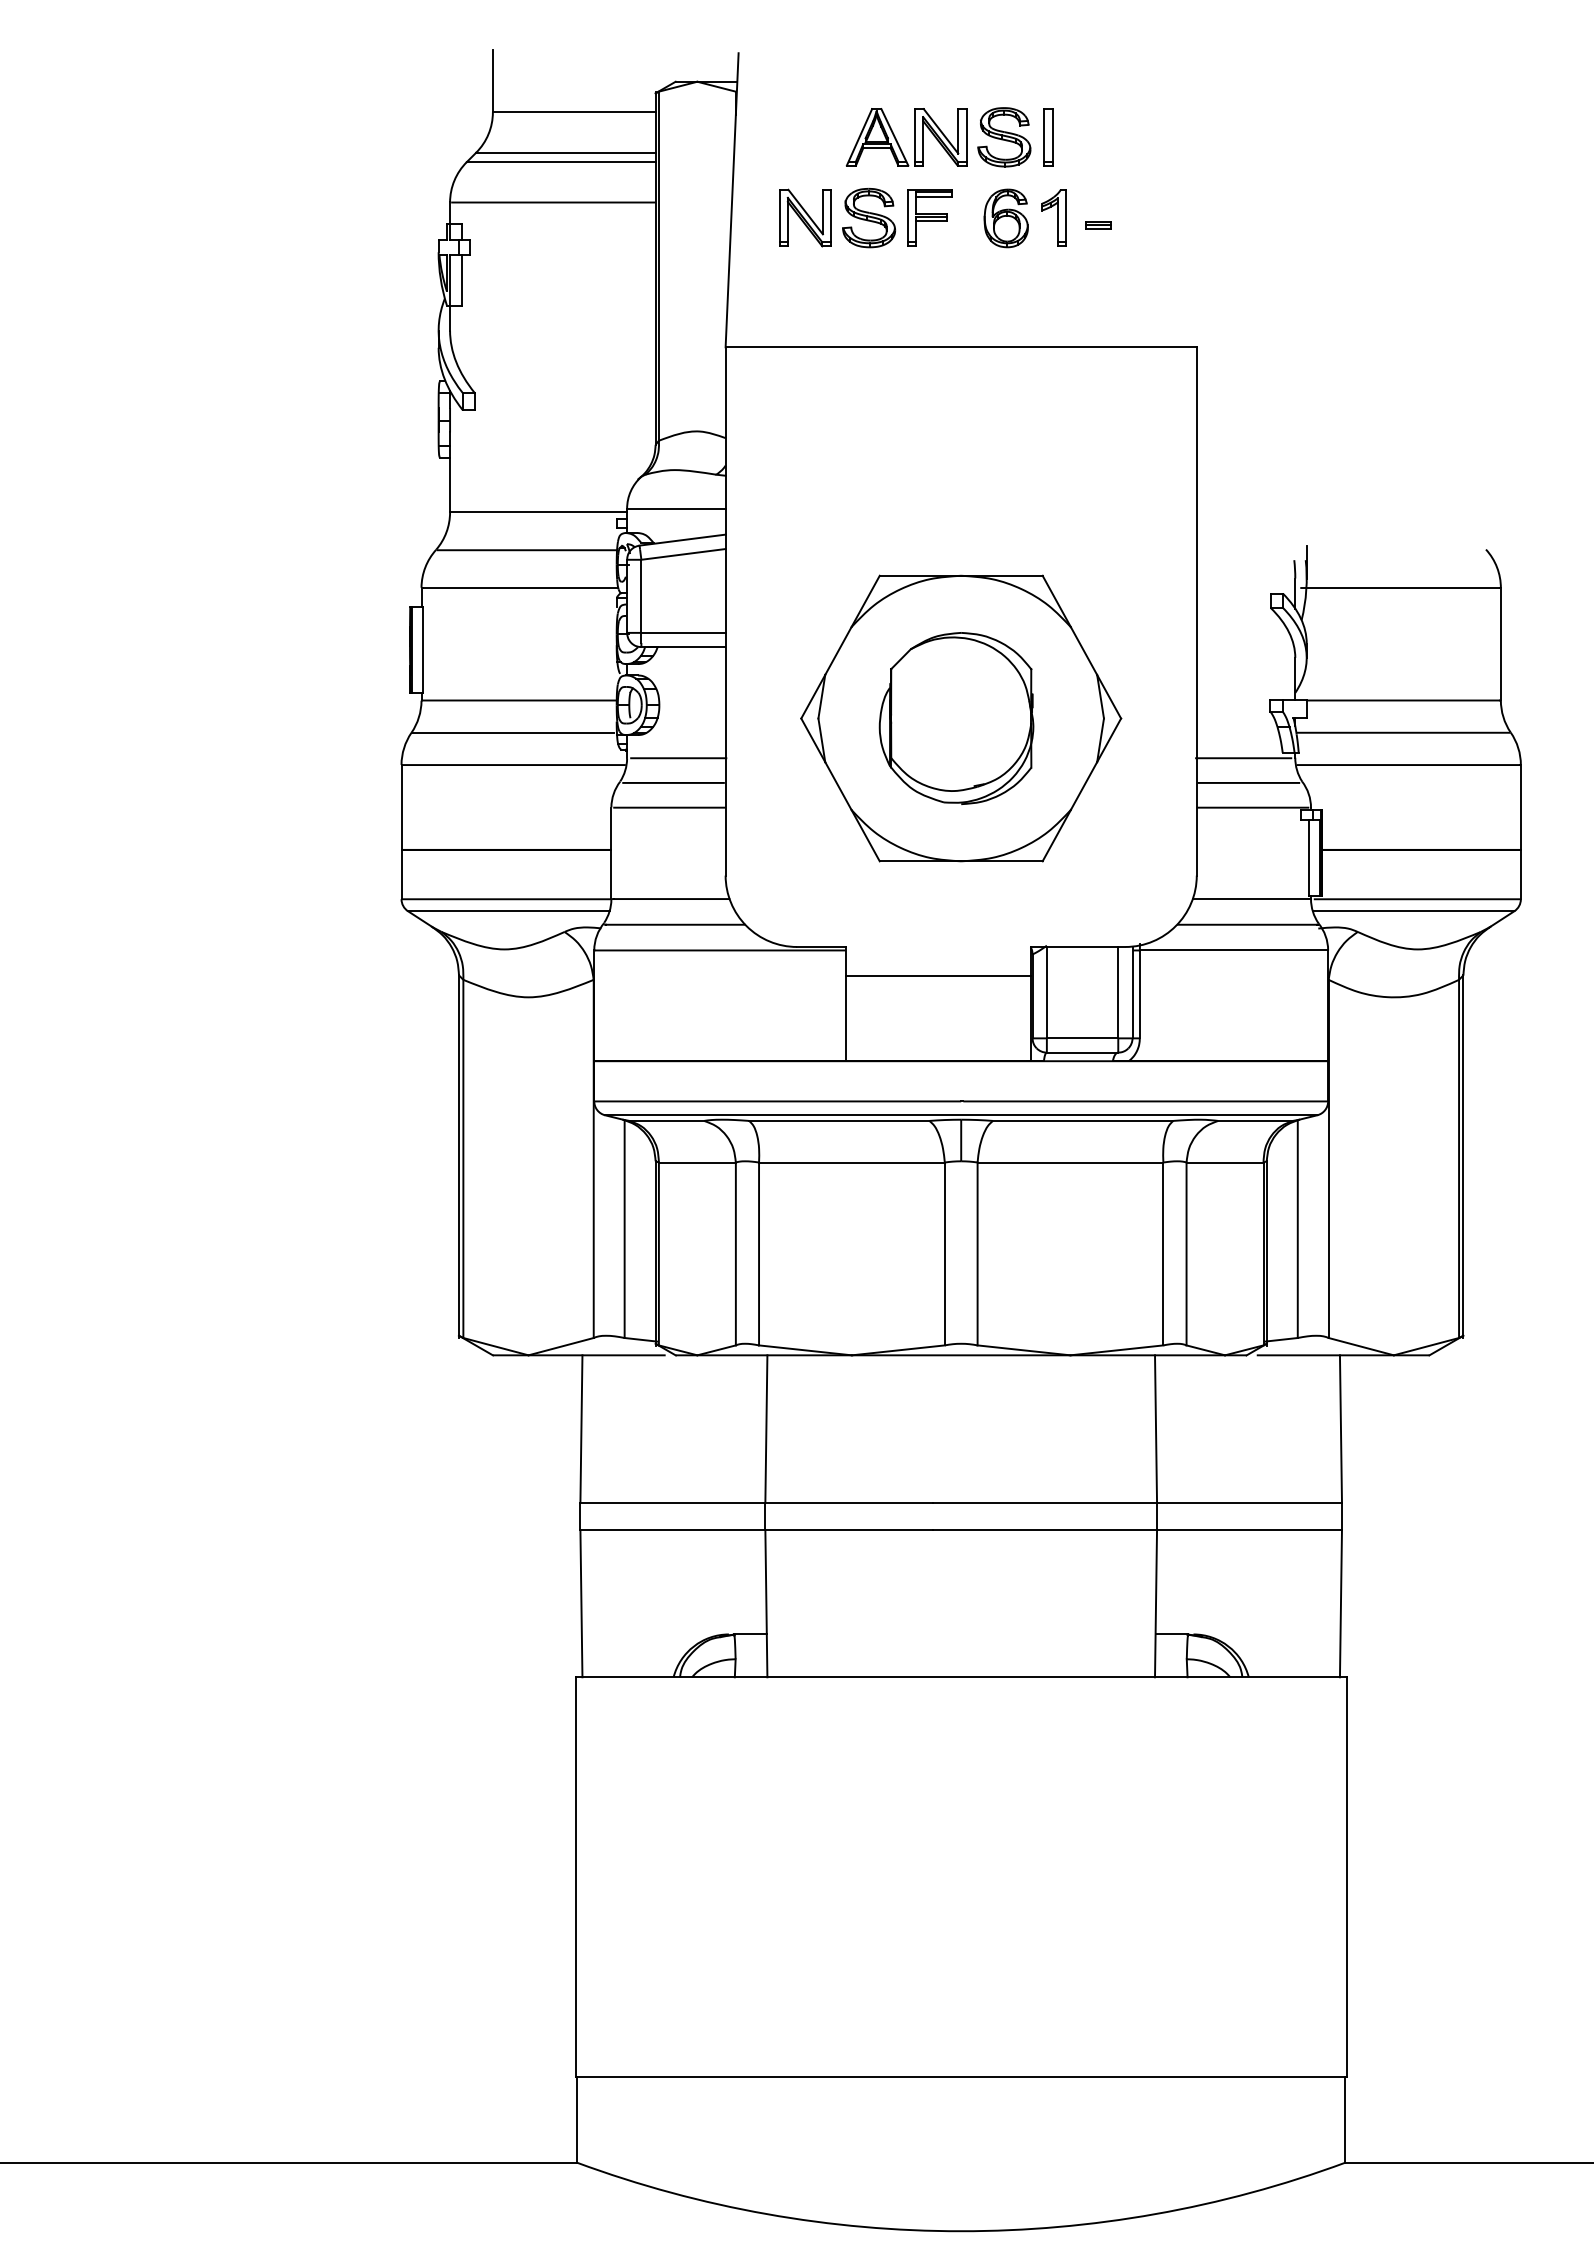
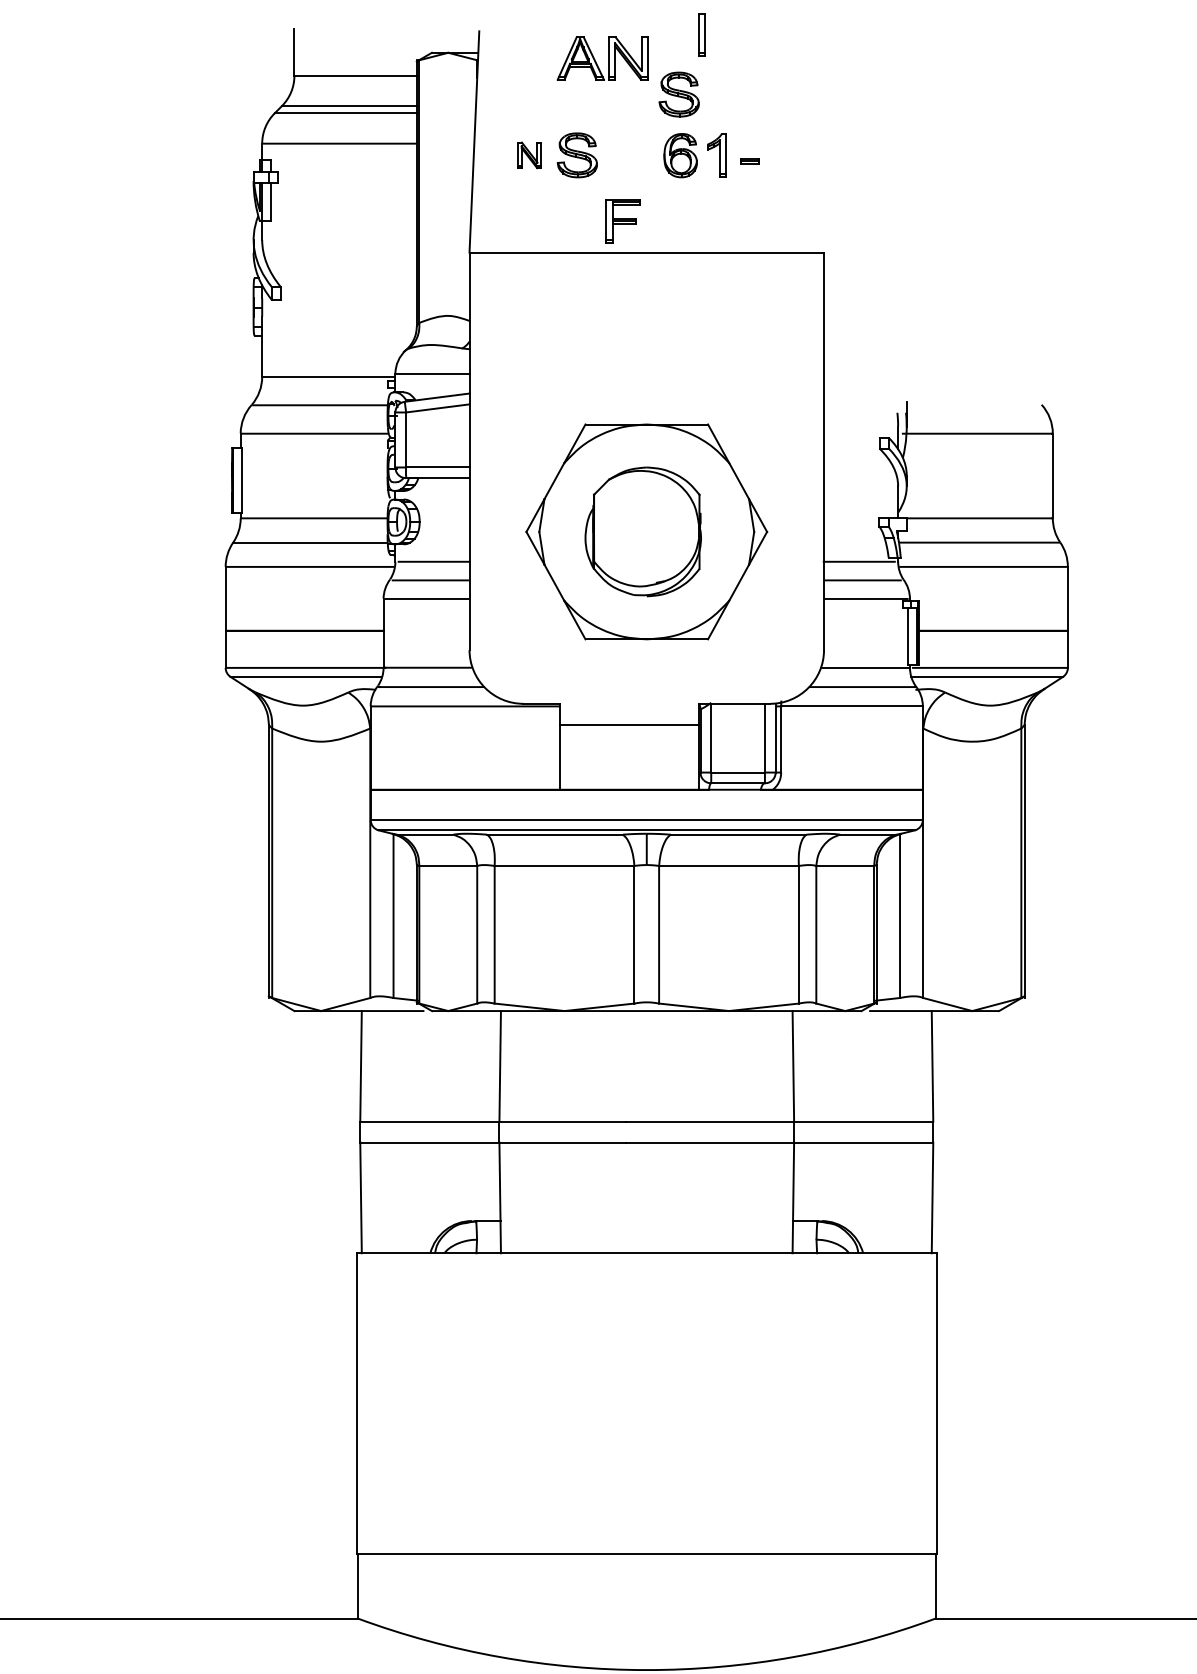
part: (914, 137) -> (608, 58), moved
part: (1048, 137) -> (701, 35), moved
part: (805, 217) -> (529, 154), size x0.6
part: (929, 217) -> (622, 221), moved

